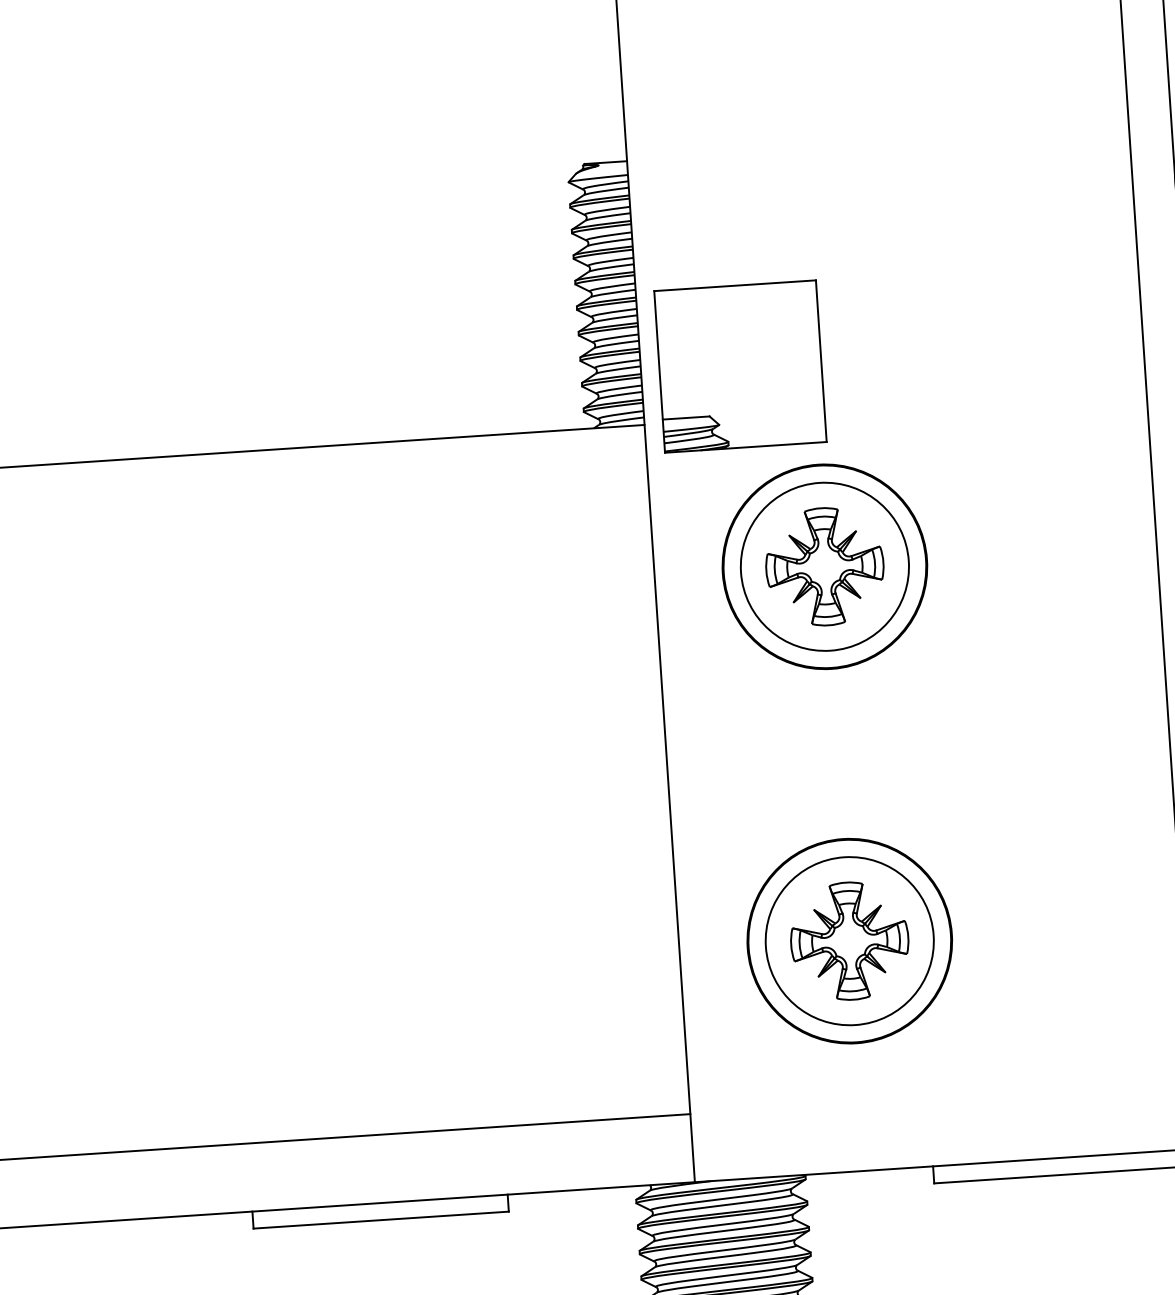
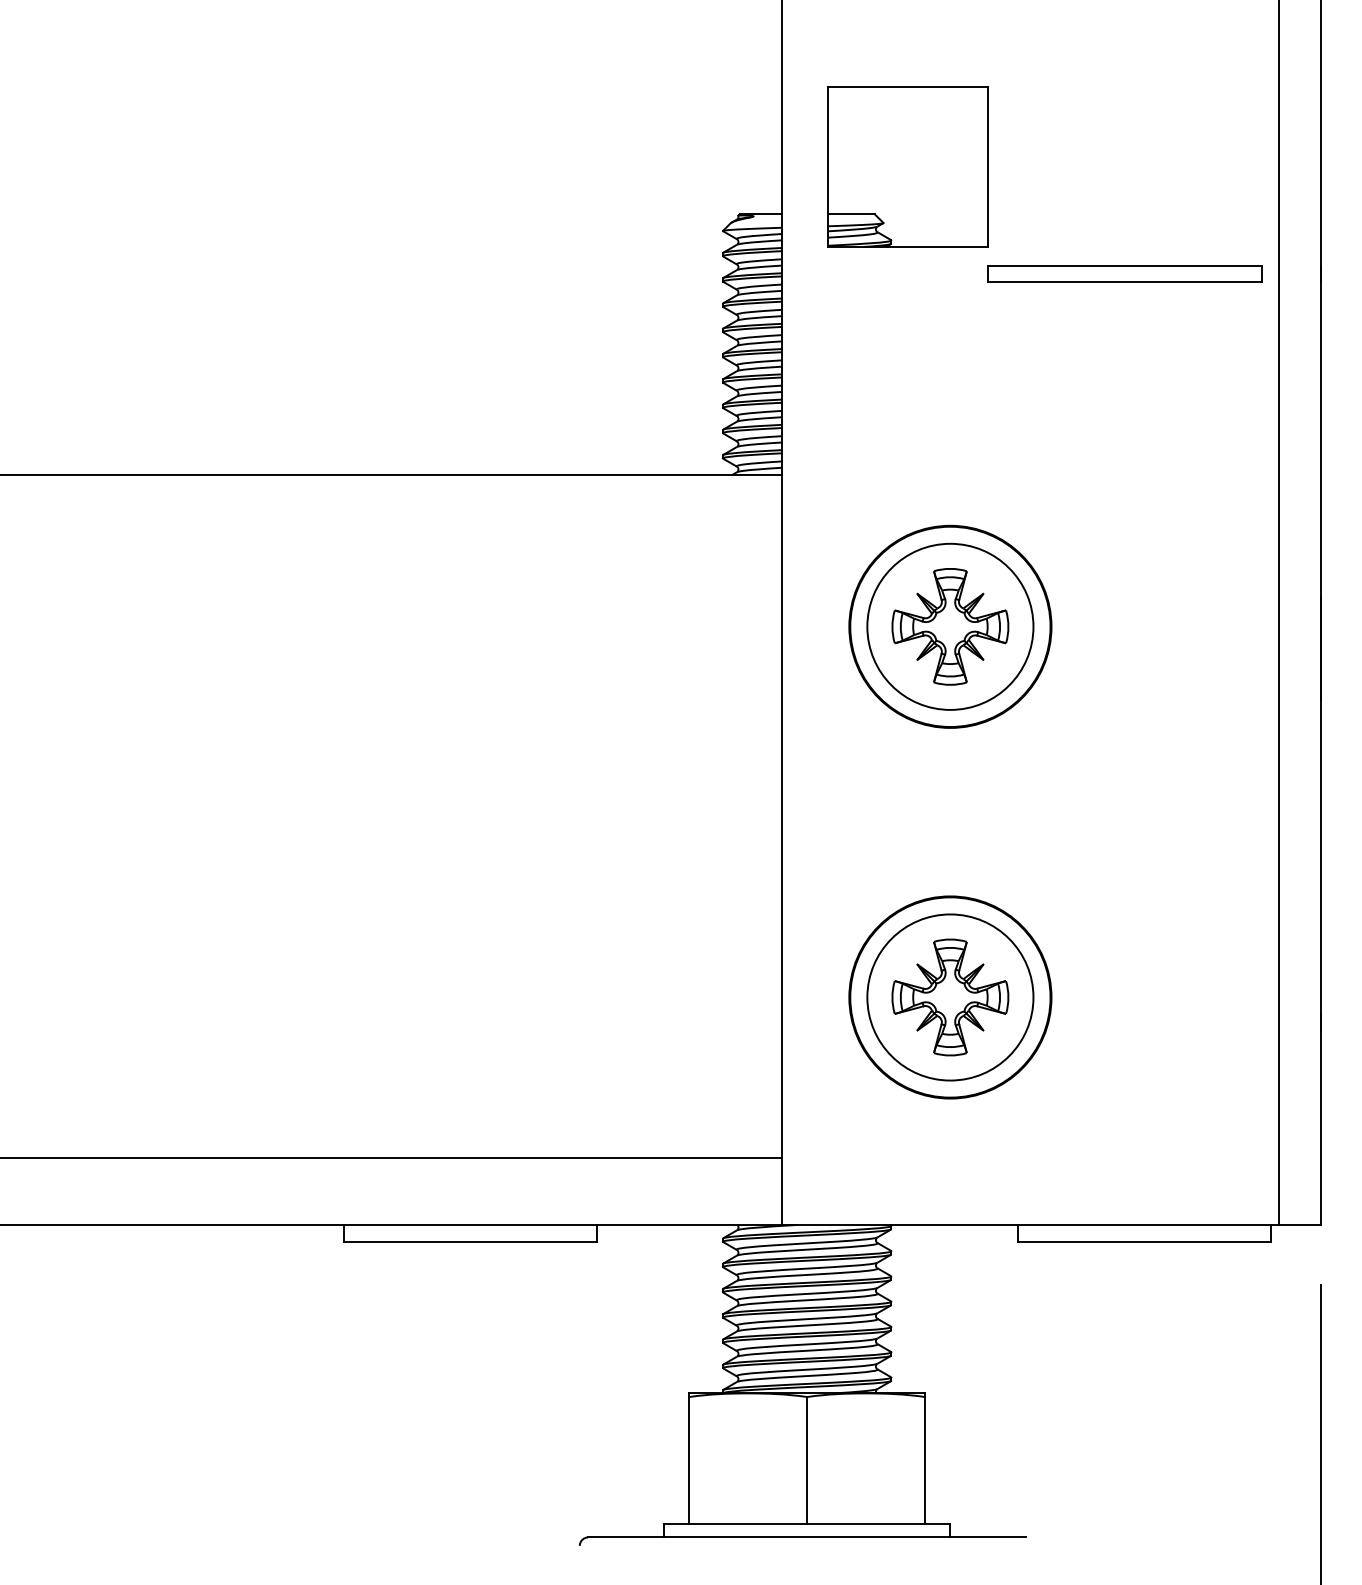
part: (977, 198) -> (1124, 273), added
part: (739, 366) -> (907, 166), moved

